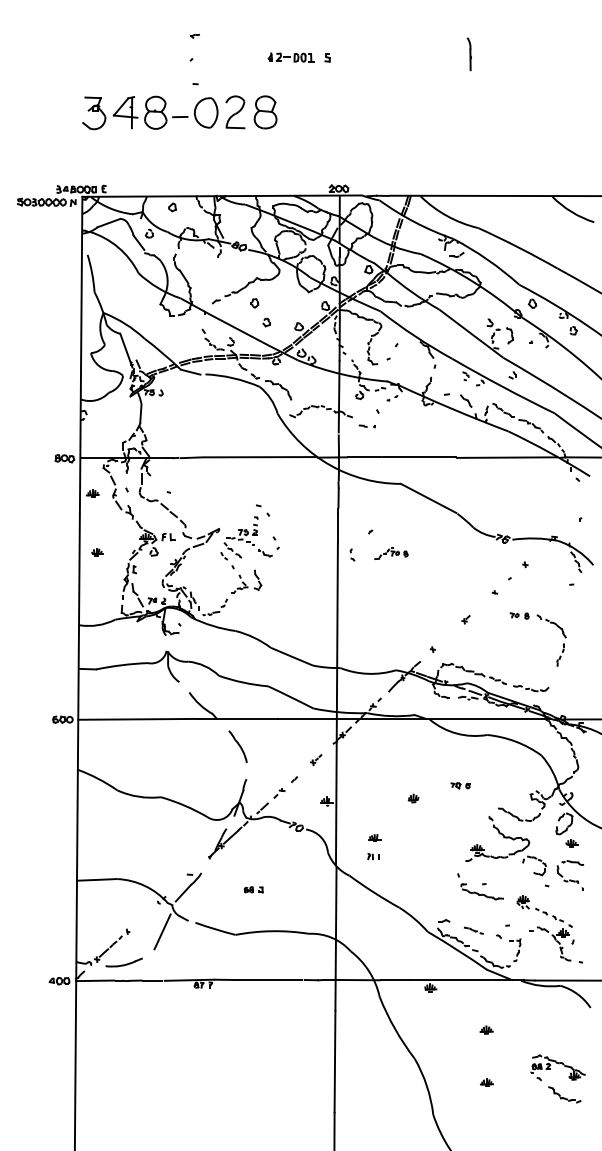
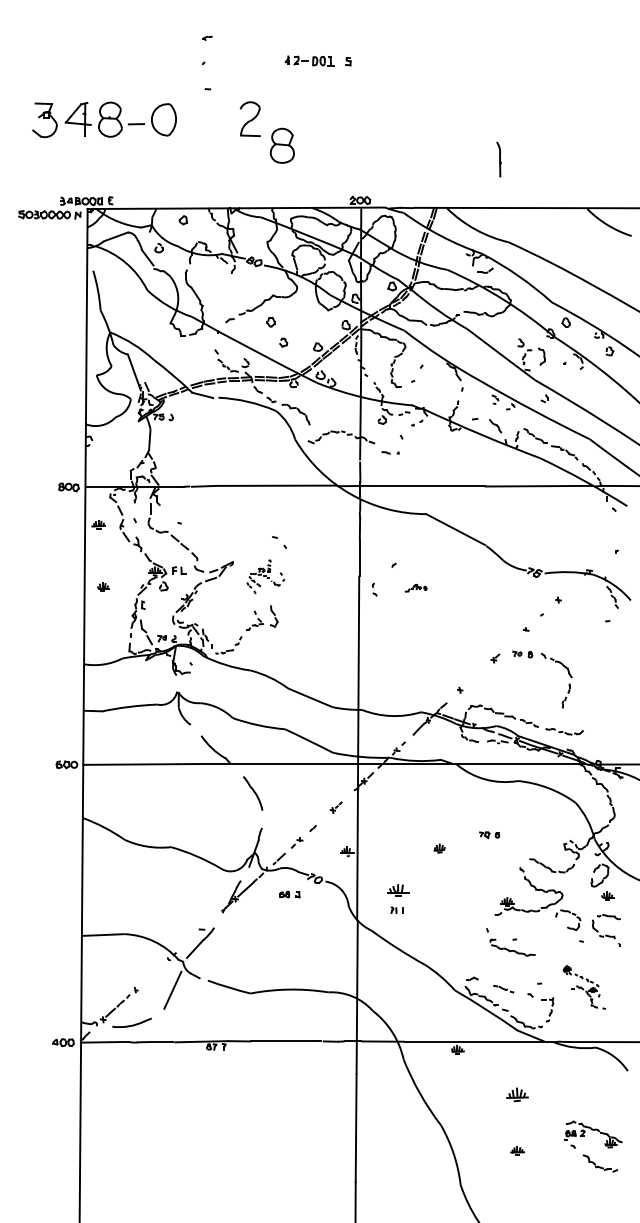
part: (468, 54) -> (498, 159), moved
part: (150, 112) -> (104, 119), moved
part: (265, 112) -> (282, 145), moved
part: (249, 542) -> (265, 576), size x0.6
part: (391, 553) -> (416, 588), size x0.6
part: (540, 620) -> (544, 659), moved
part: (374, 837) -> (398, 889), size x1.6
part: (253, 889) -> (289, 894), moved
part: (549, 929) -> (584, 987), size x0.6
part: (486, 1029) -> (517, 1094), size x1.6

